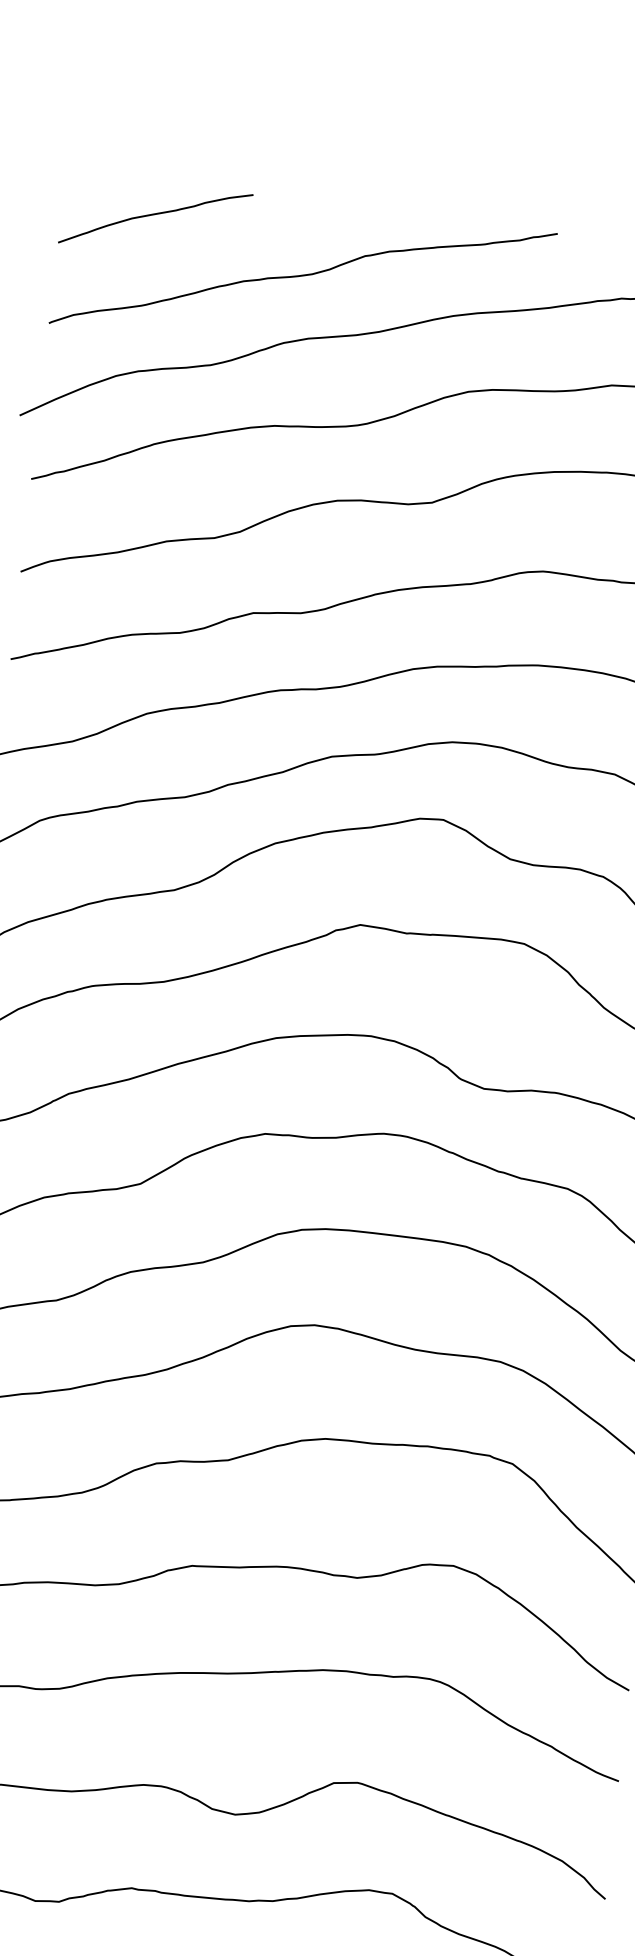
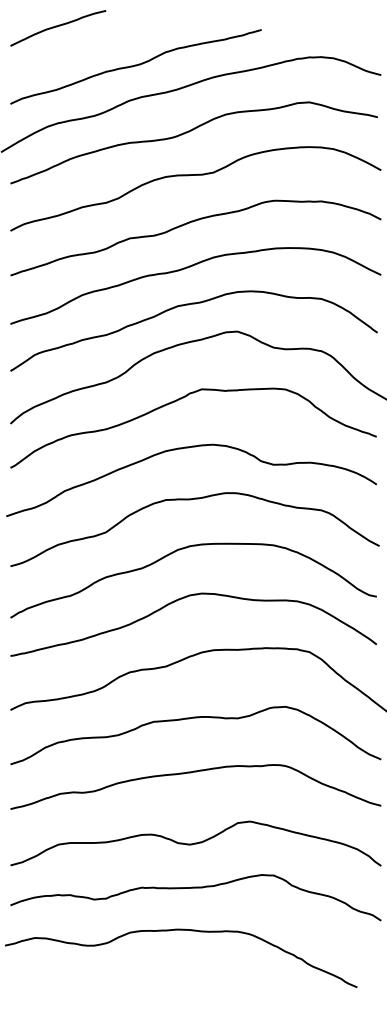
curve: (154, 216) -> (57, 27), moved

